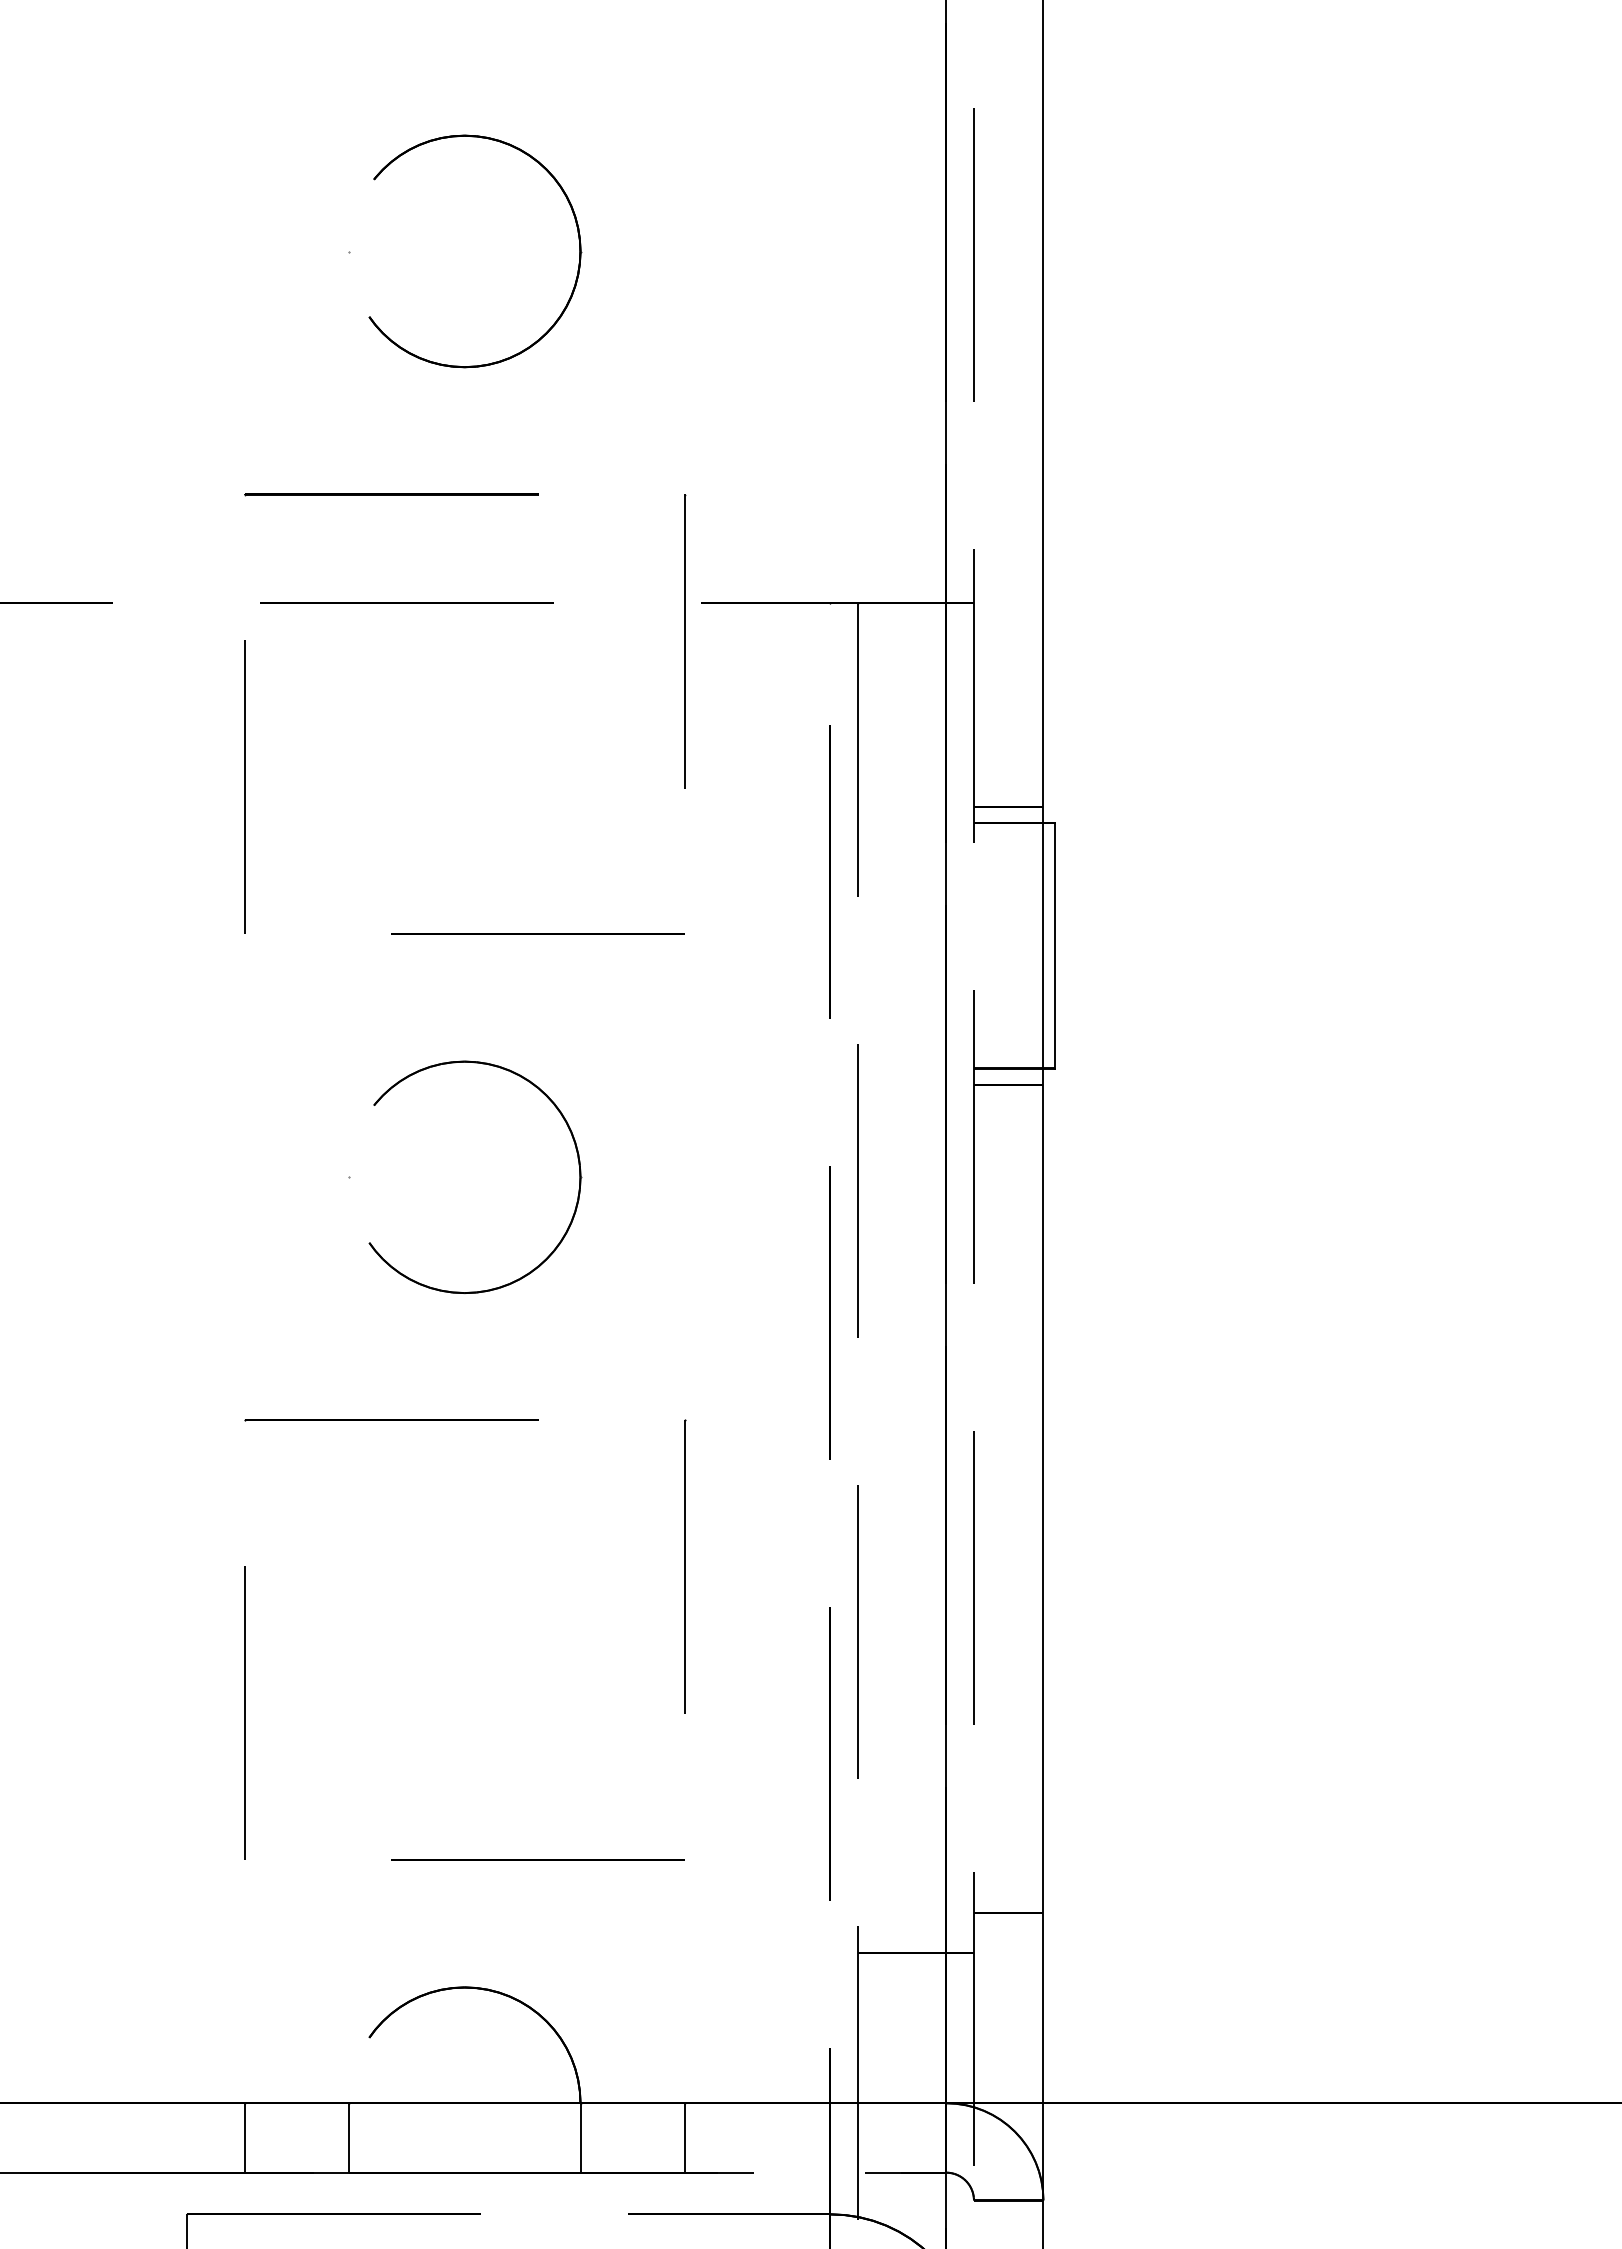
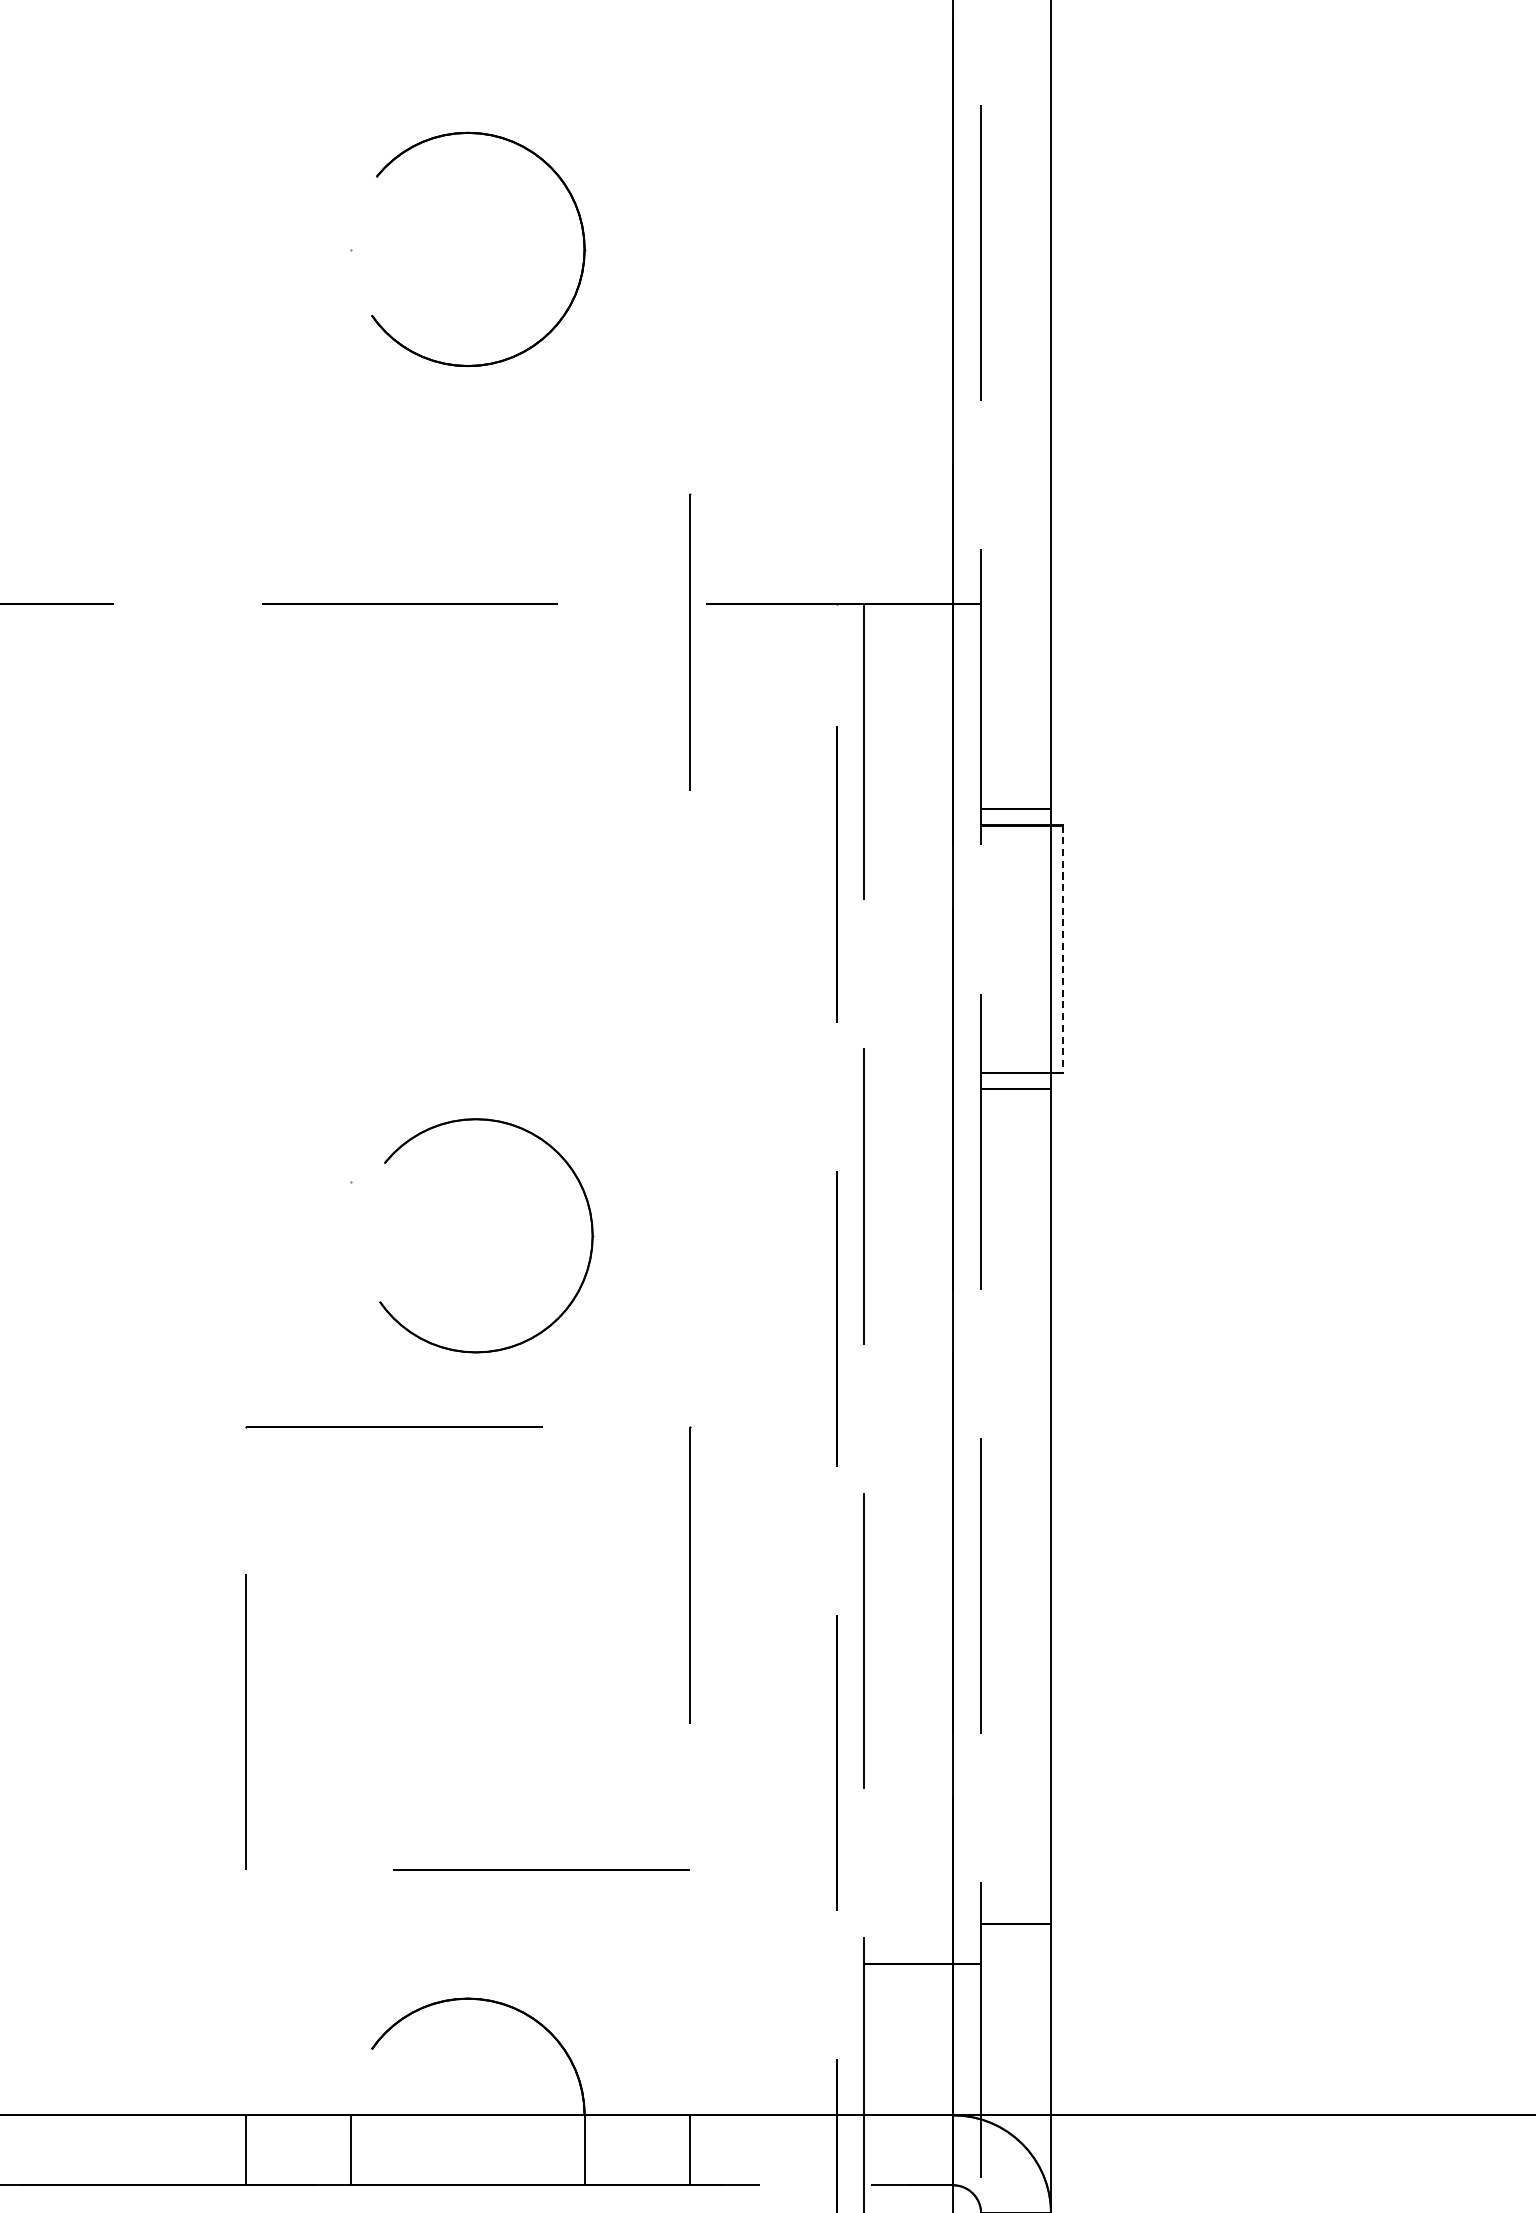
line: (391, 494) -> (394, 494), removed
line: (244, 786) -> (246, 788), removed
line: (537, 933) -> (541, 936), removed
line: (1055, 945) -> (1063, 948), solid -> dashed
part: (577, 1158) -> (589, 1216), moved

